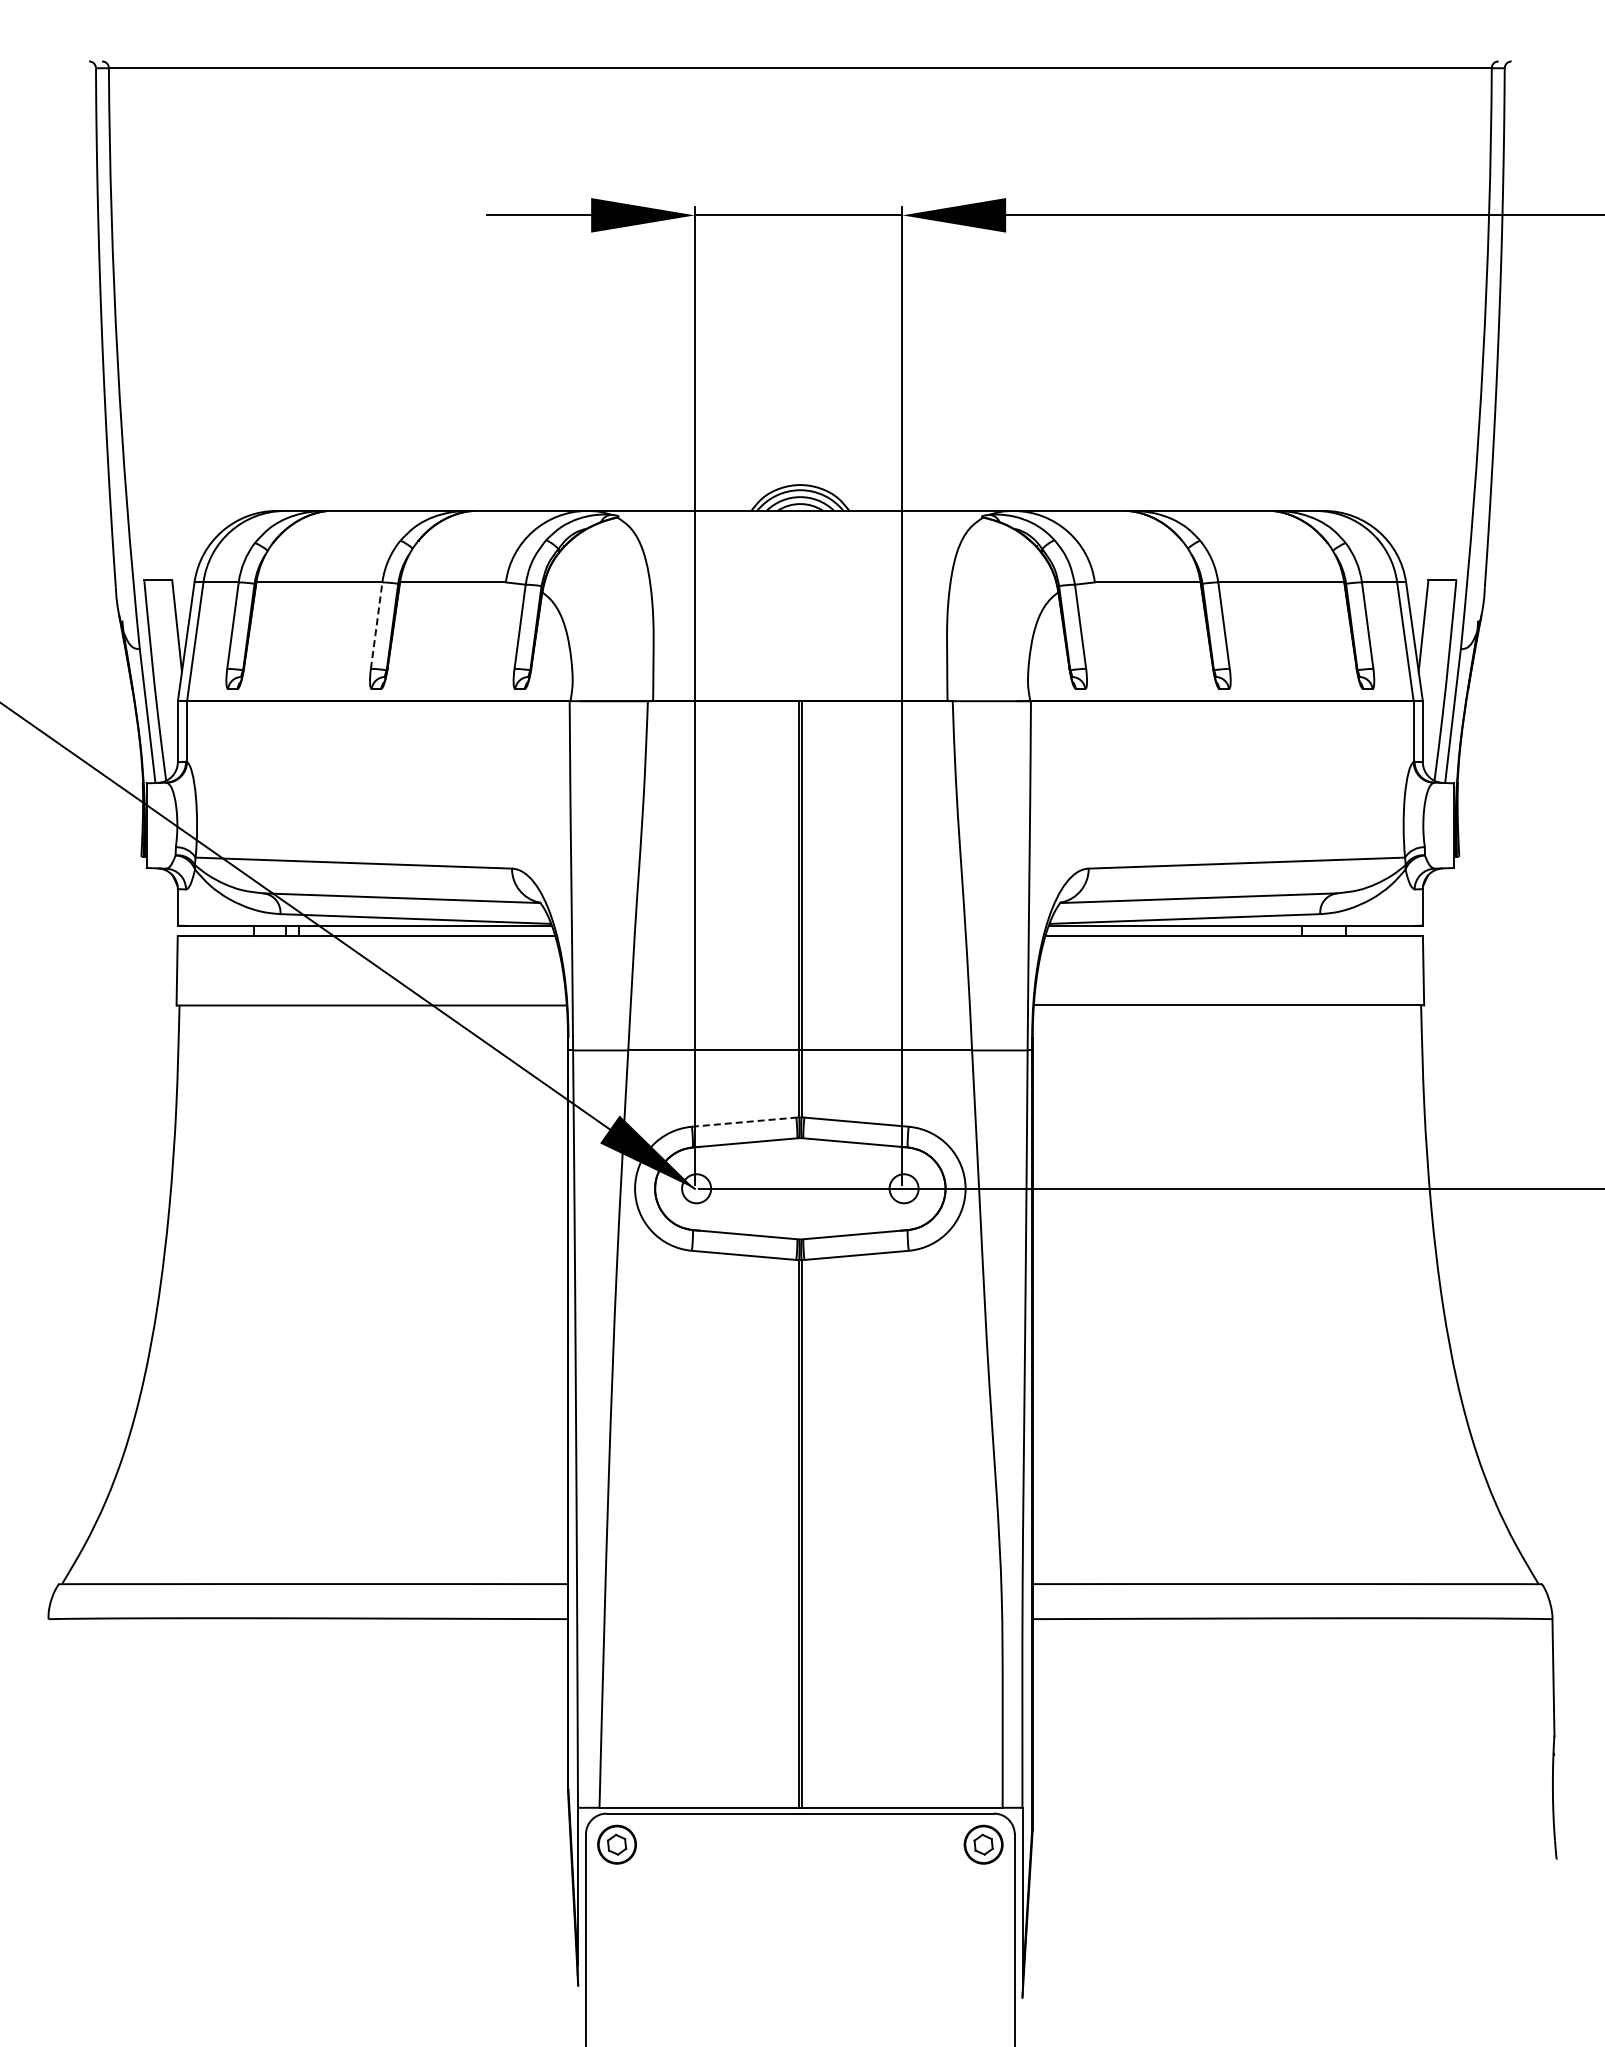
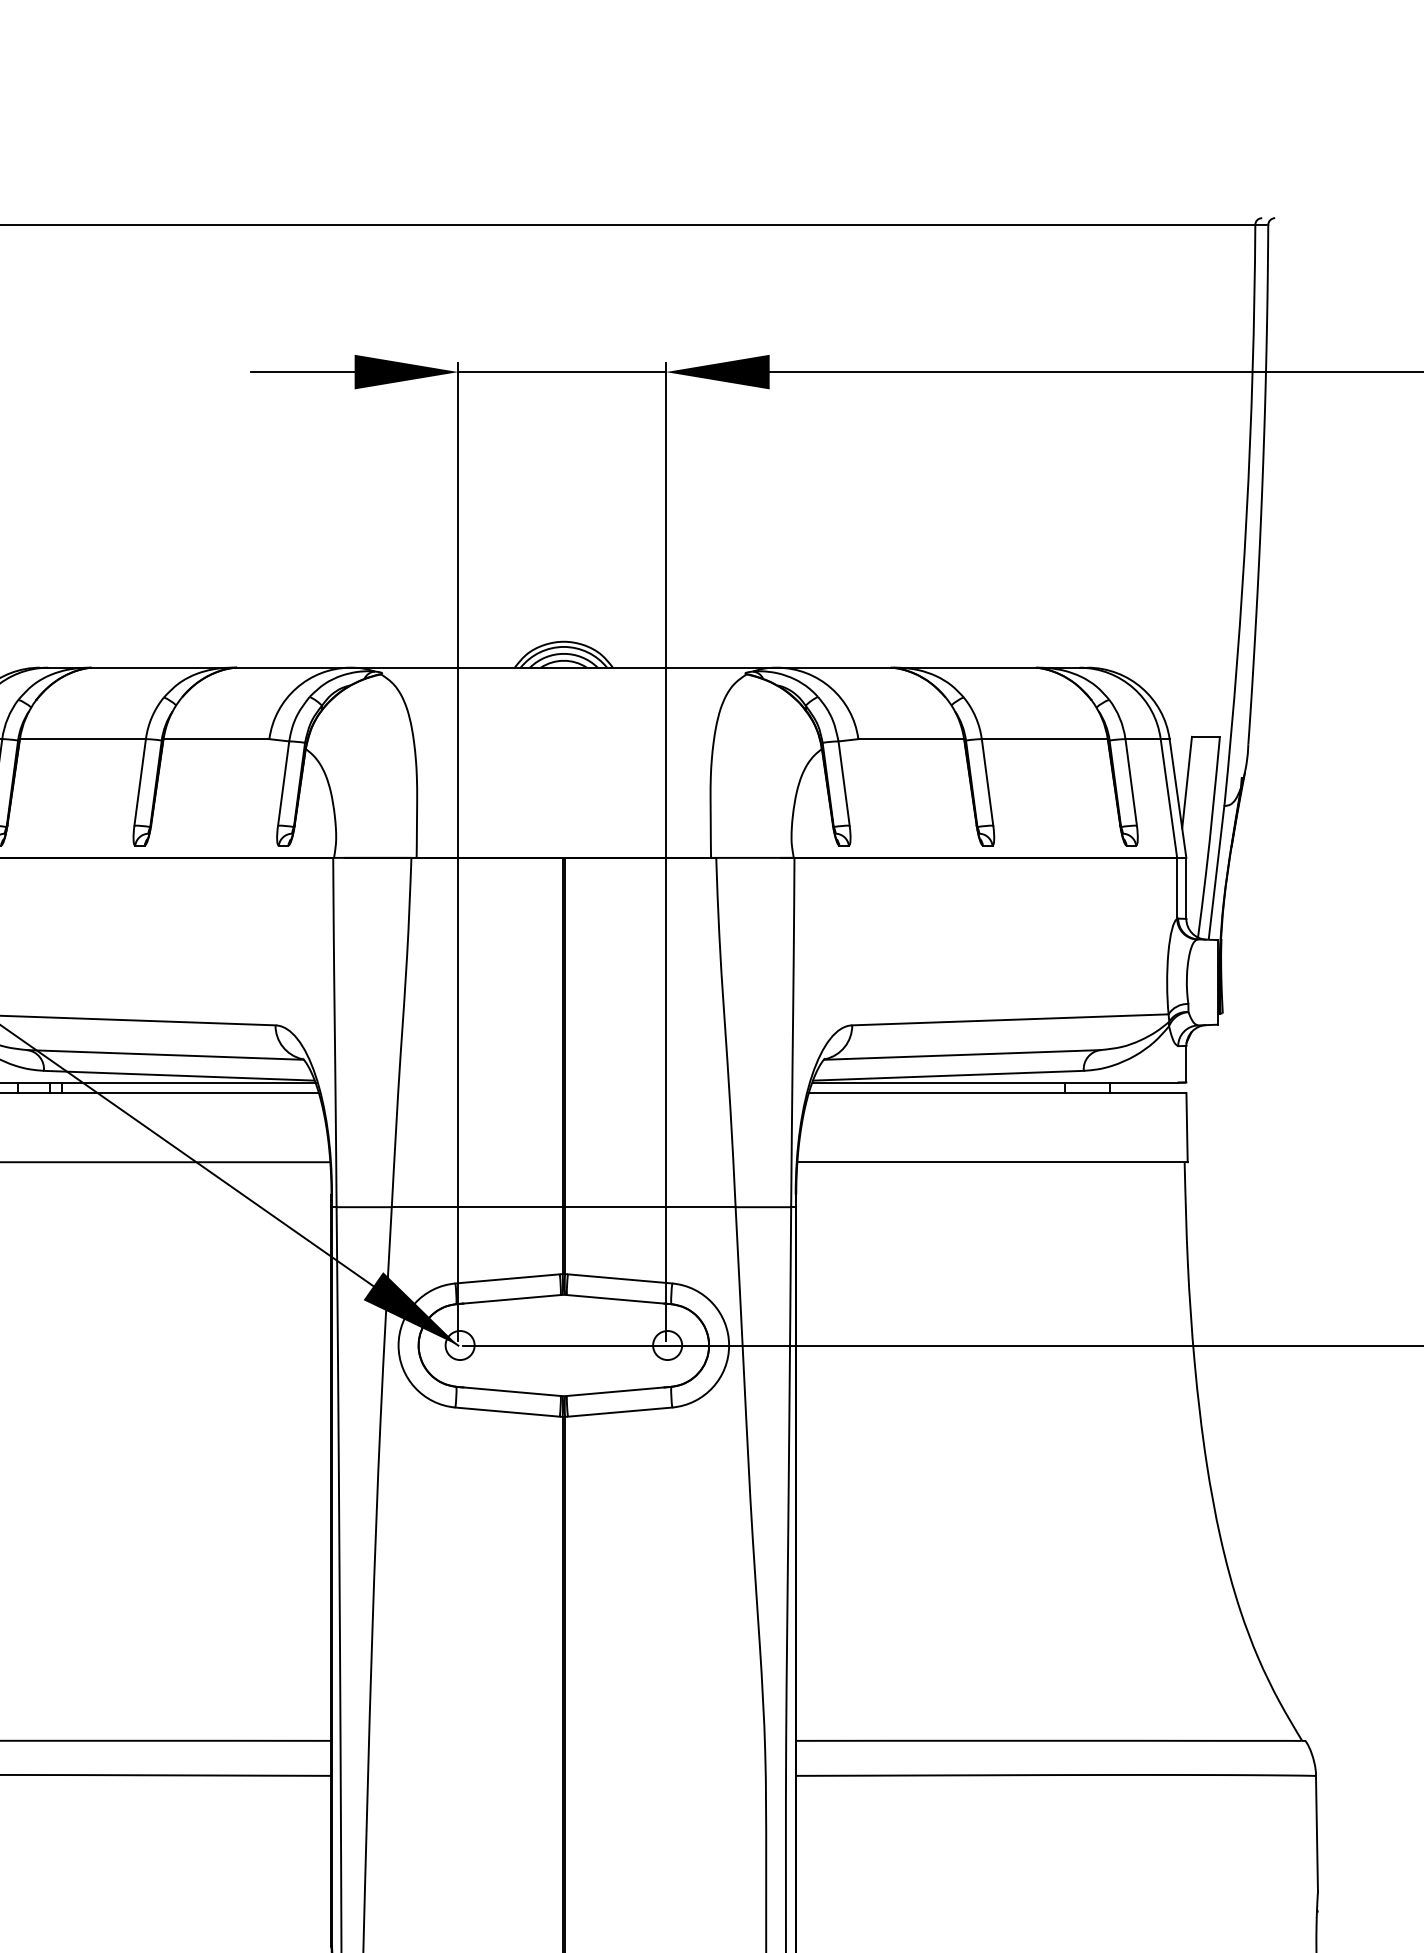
line: (376, 625) -> (140, 782), dashed -> solid
line: (744, 1122) -> (508, 1279), dashed -> solid

